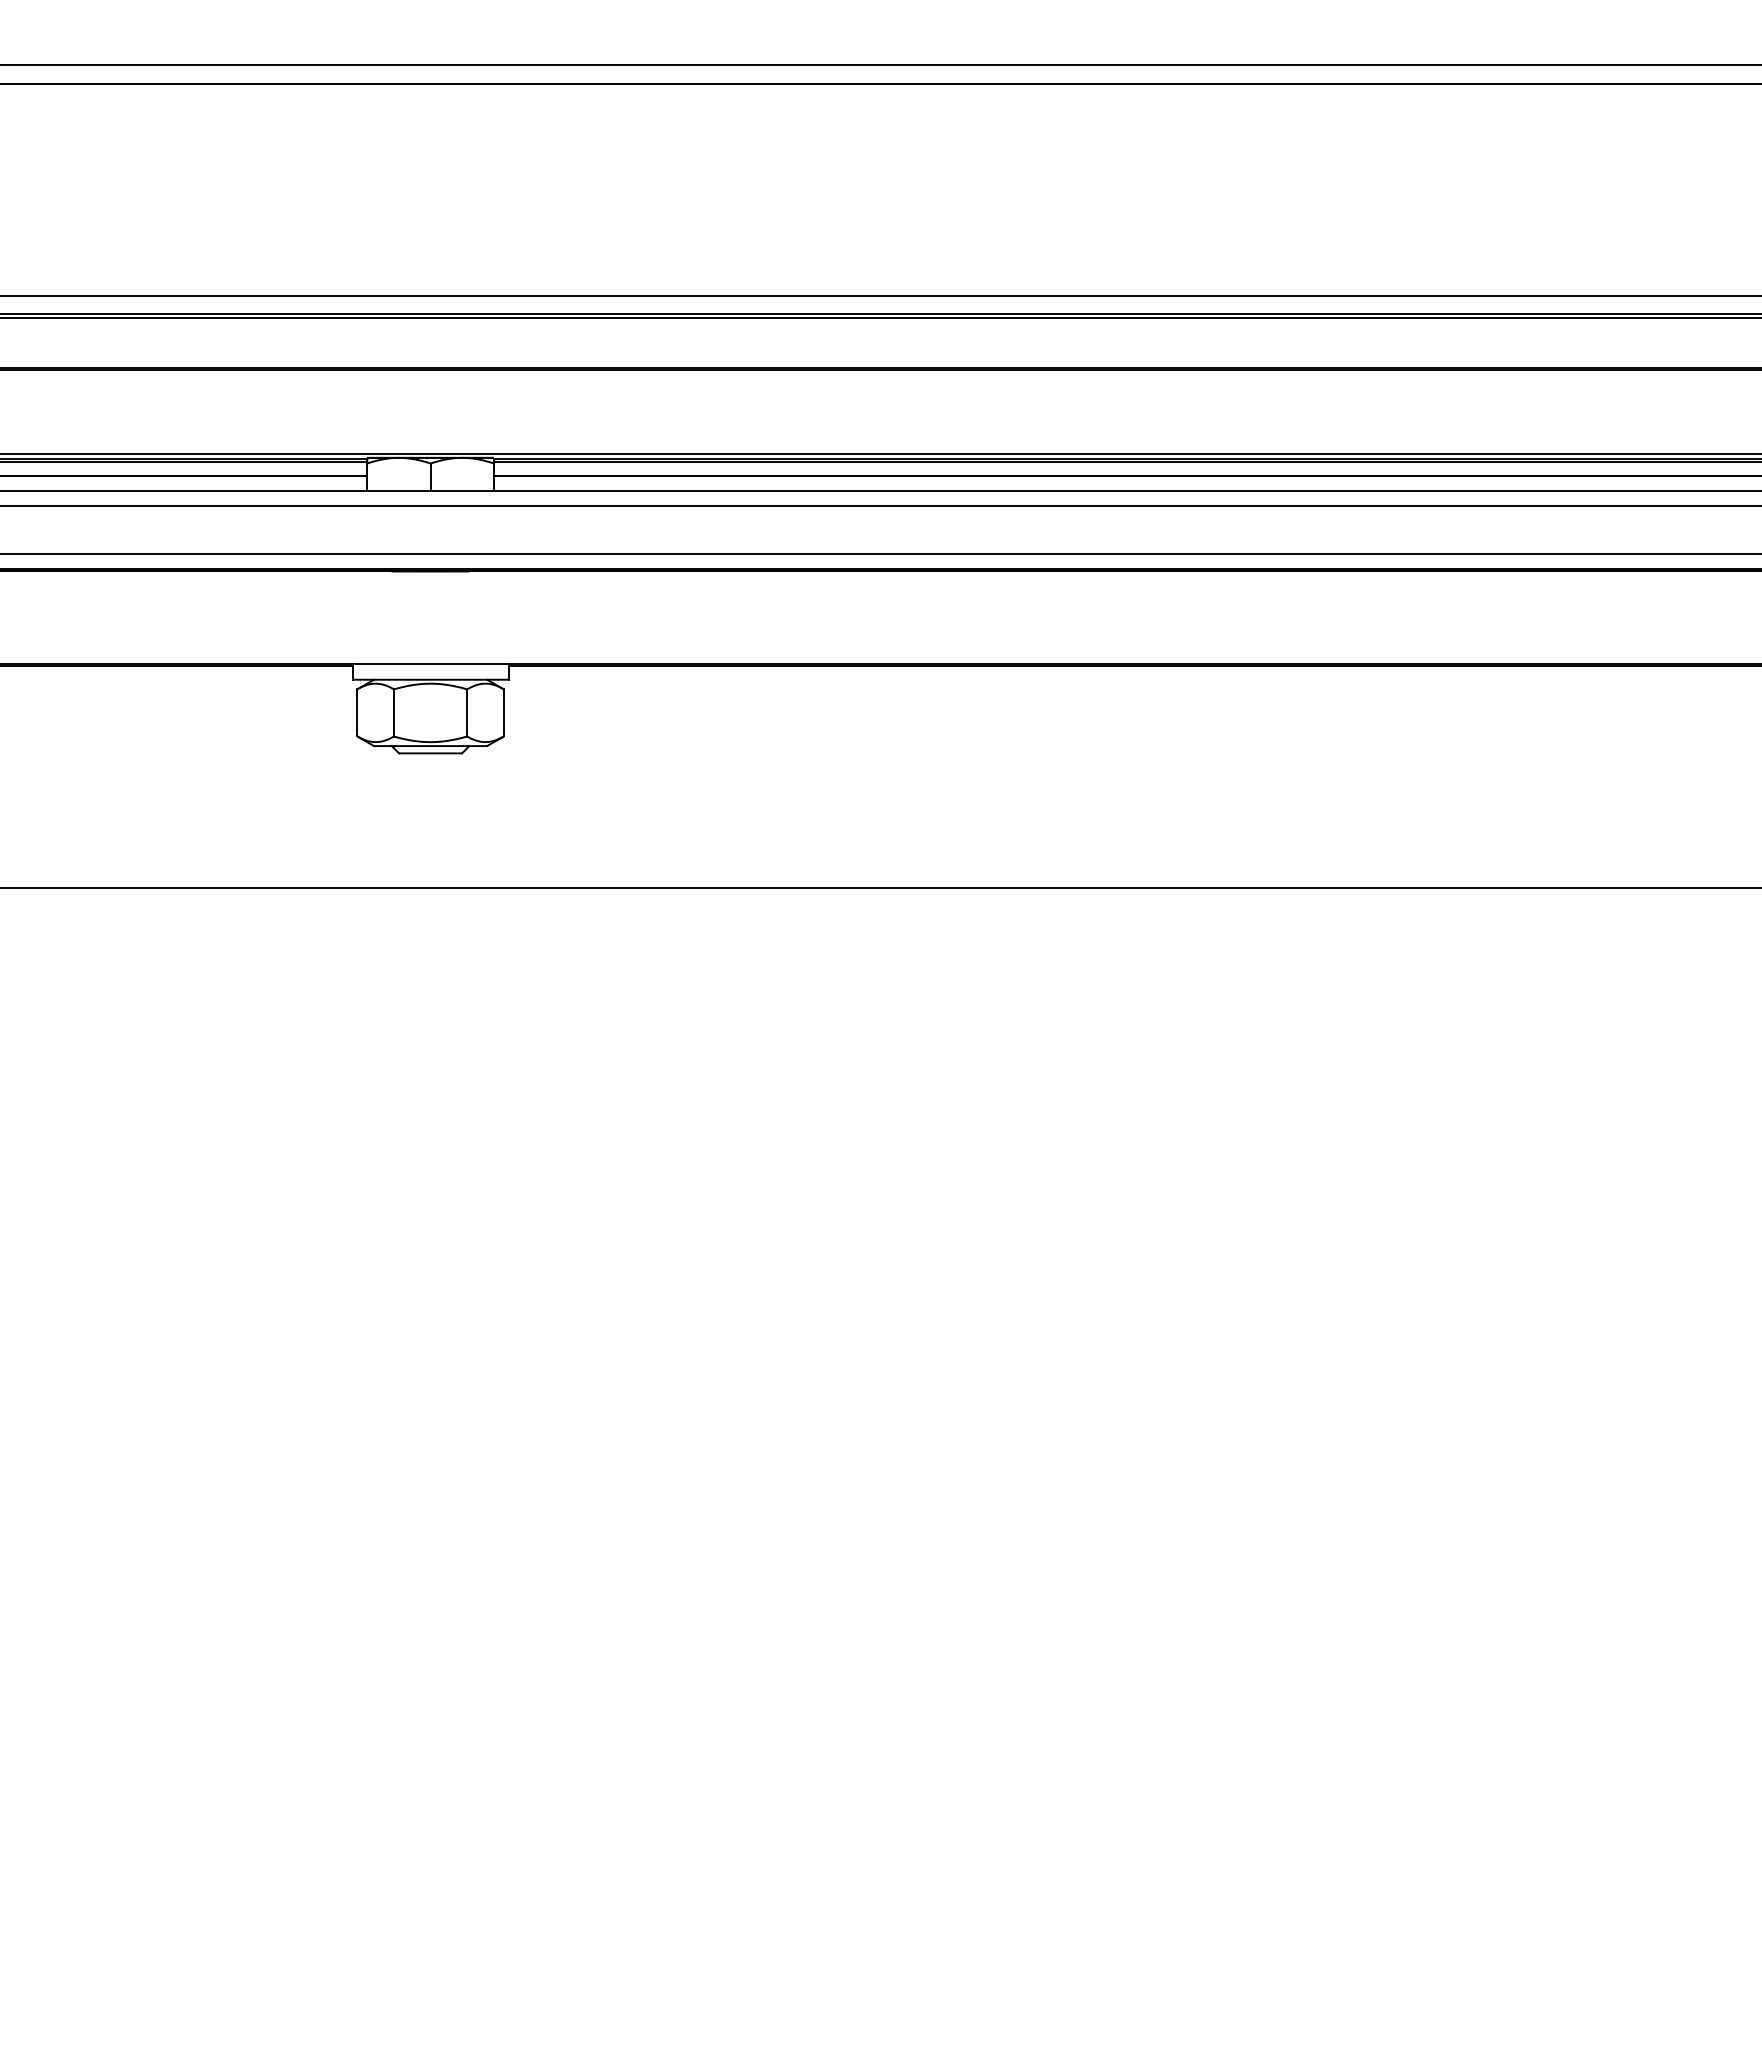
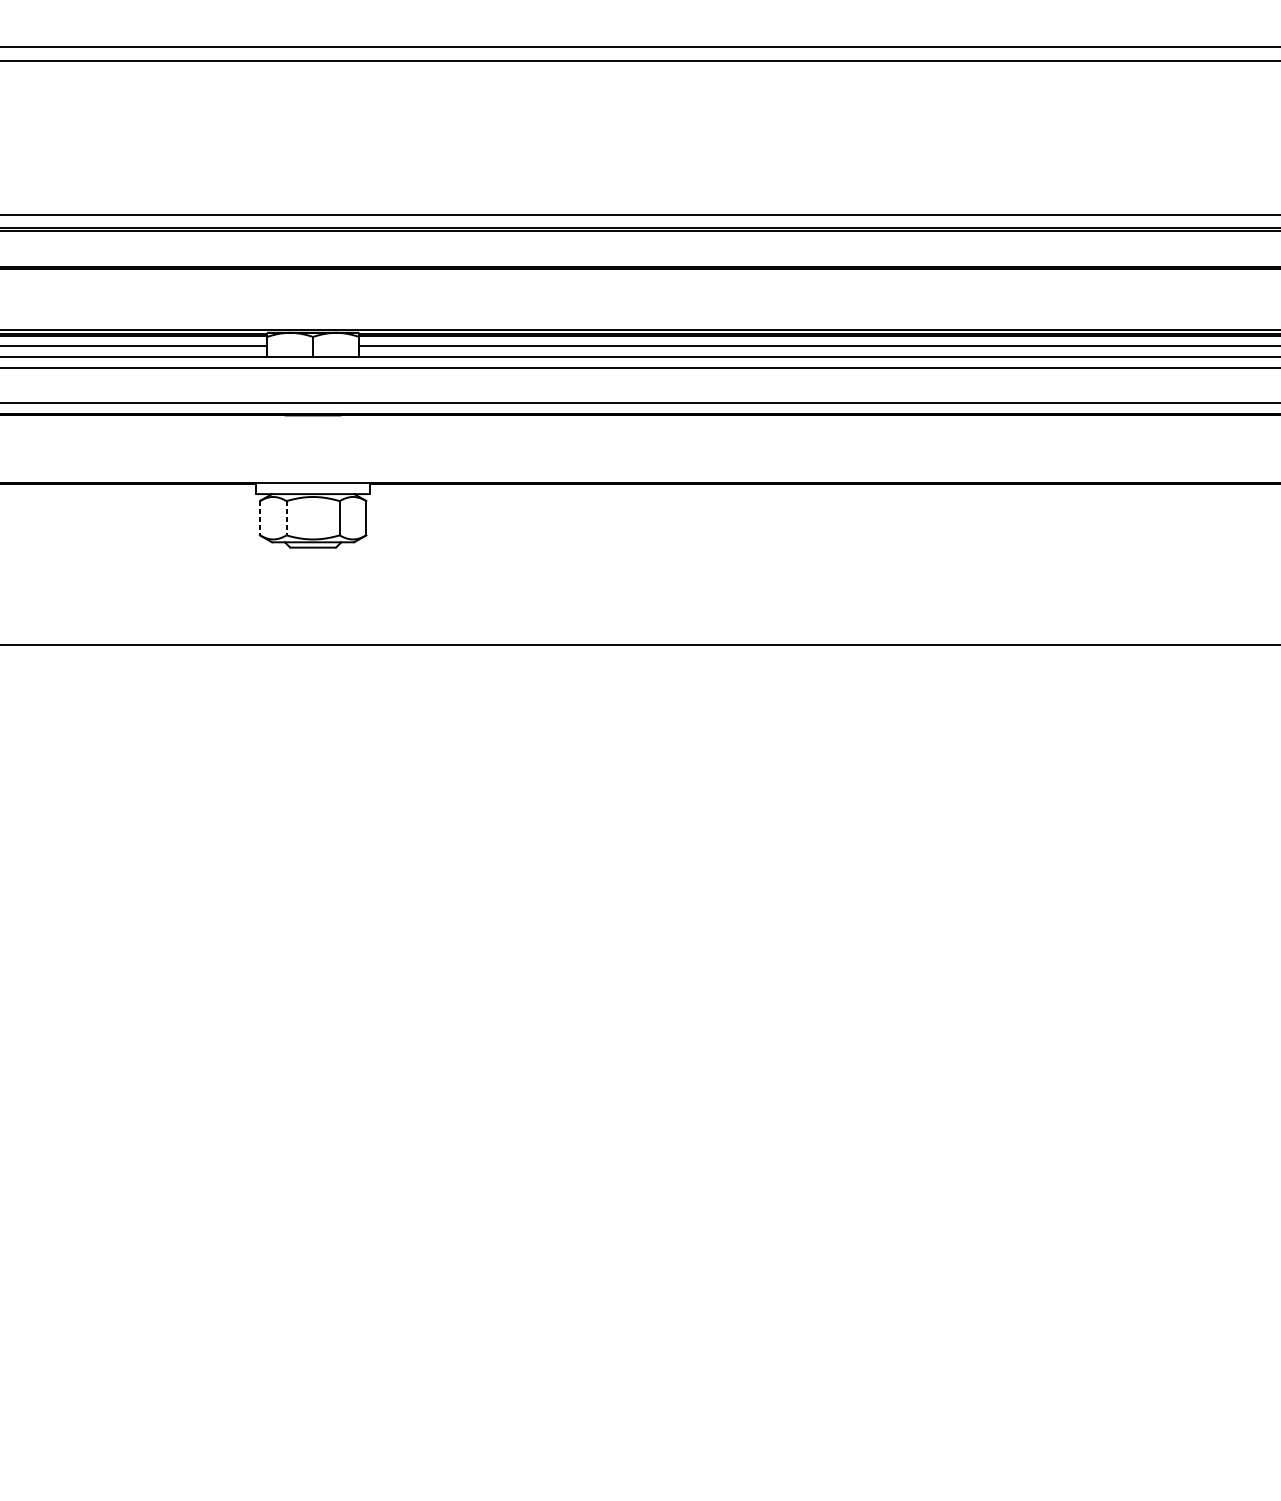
line: (357, 712) -> (260, 517), solid -> dashed
line: (394, 712) -> (286, 517), solid -> dashed

